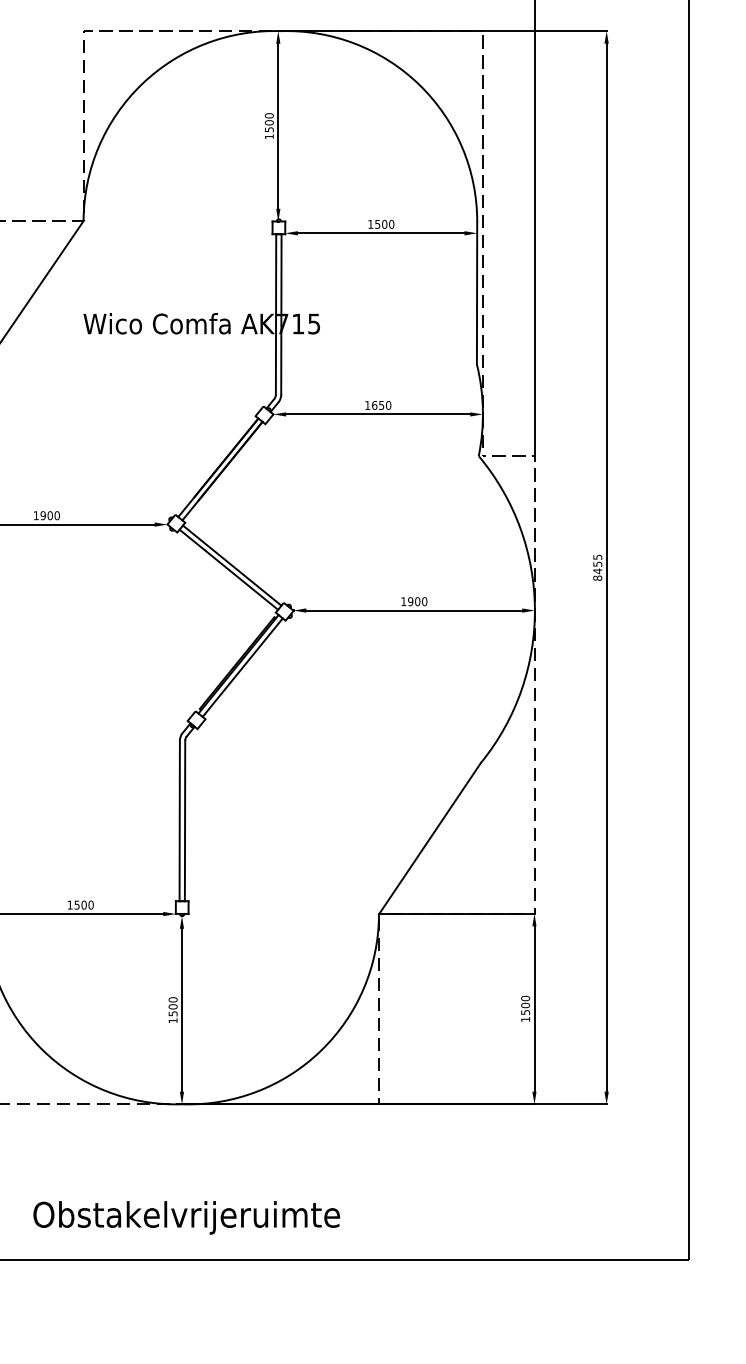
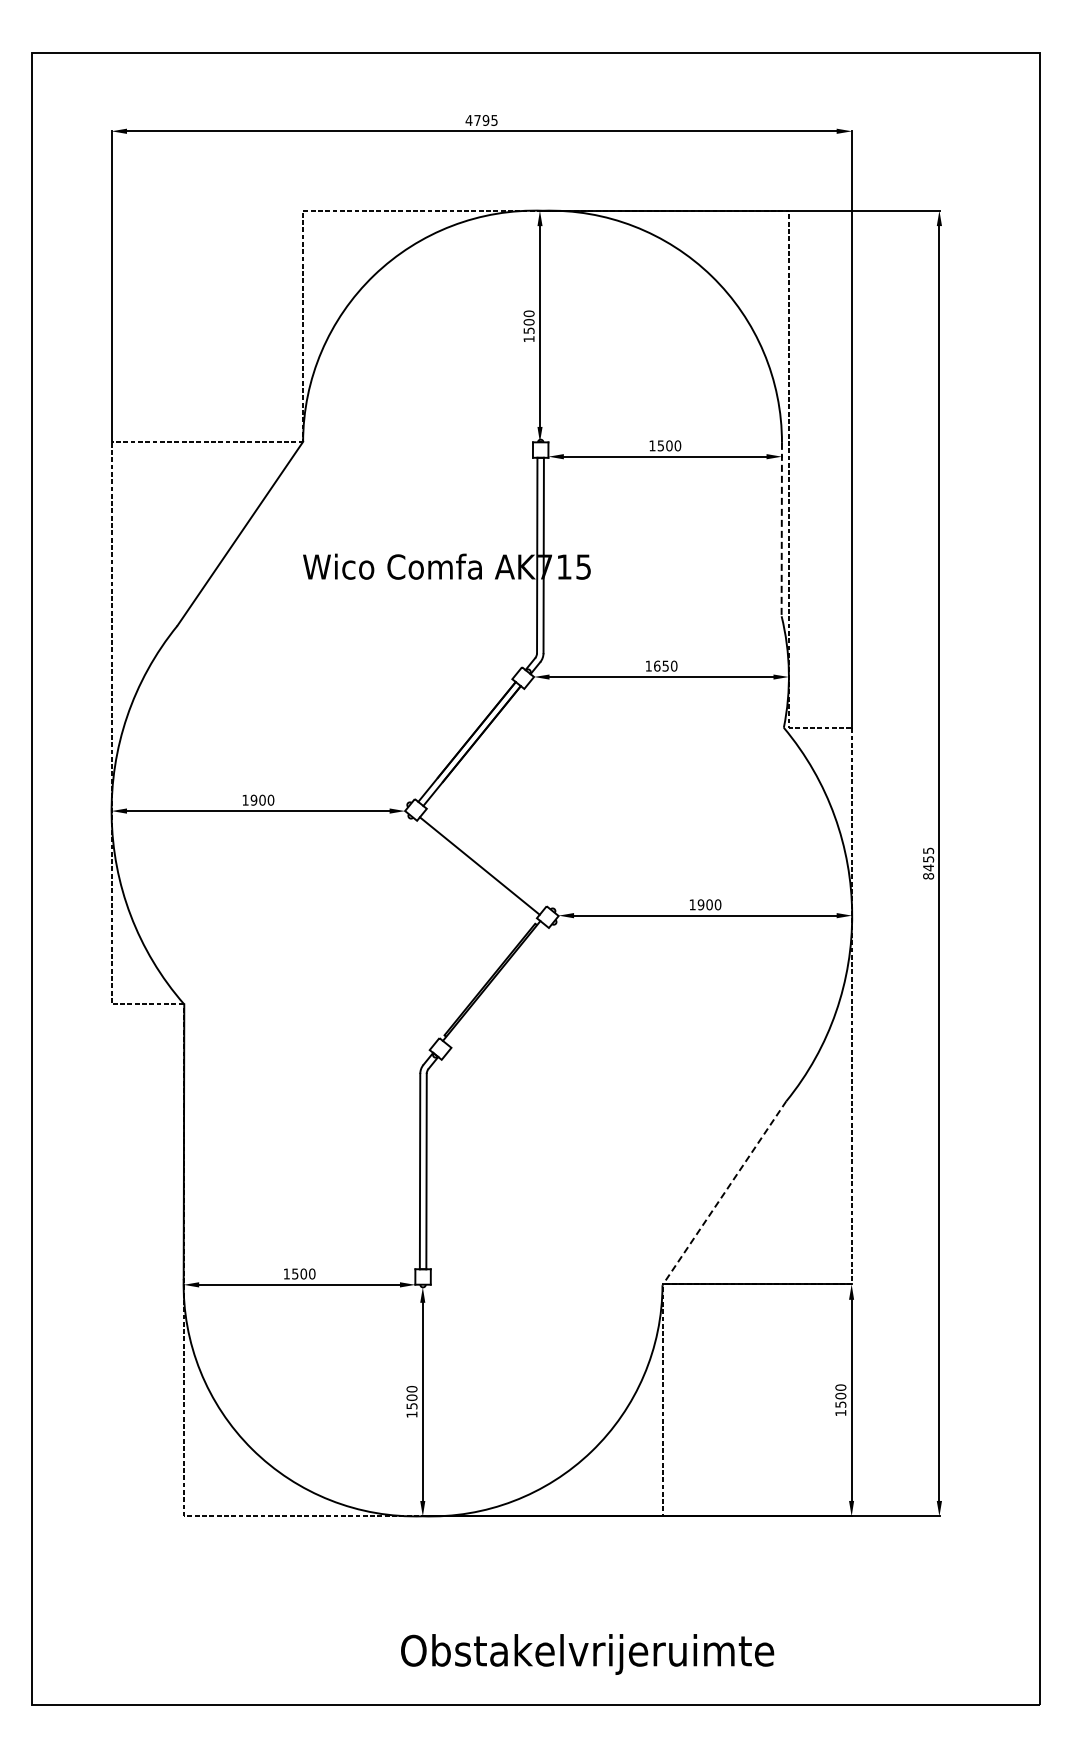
line: (476, 293) -> (781, 529), solid -> dashed
line: (231, 565) -> (483, 860), removed
line: (242, 667) -> (496, 985), removed
line: (429, 838) -> (724, 1193), solid -> dashed
text: (186, 1217) -> (587, 1654), moved

